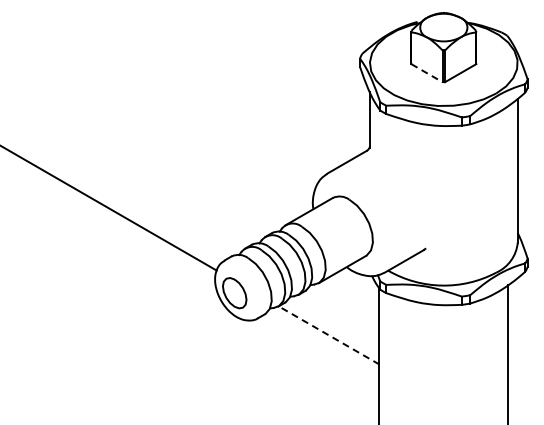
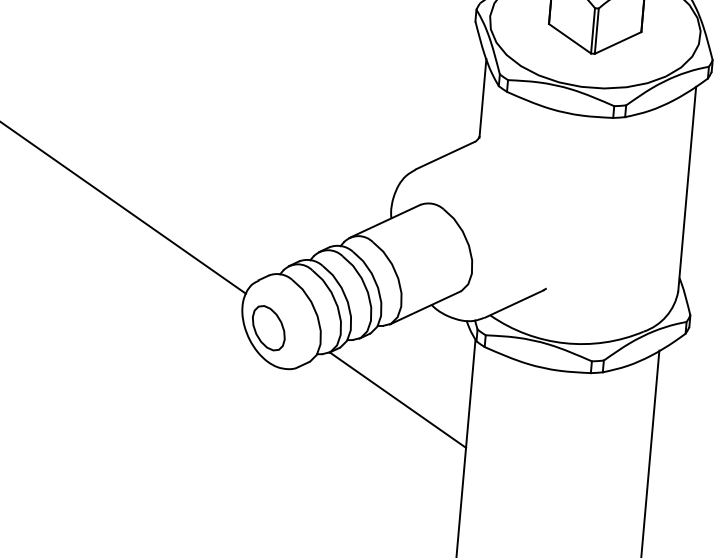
line: (426, 73) -> (569, 39), dashed -> solid
line: (328, 335) -> (397, 400), dashed -> solid

